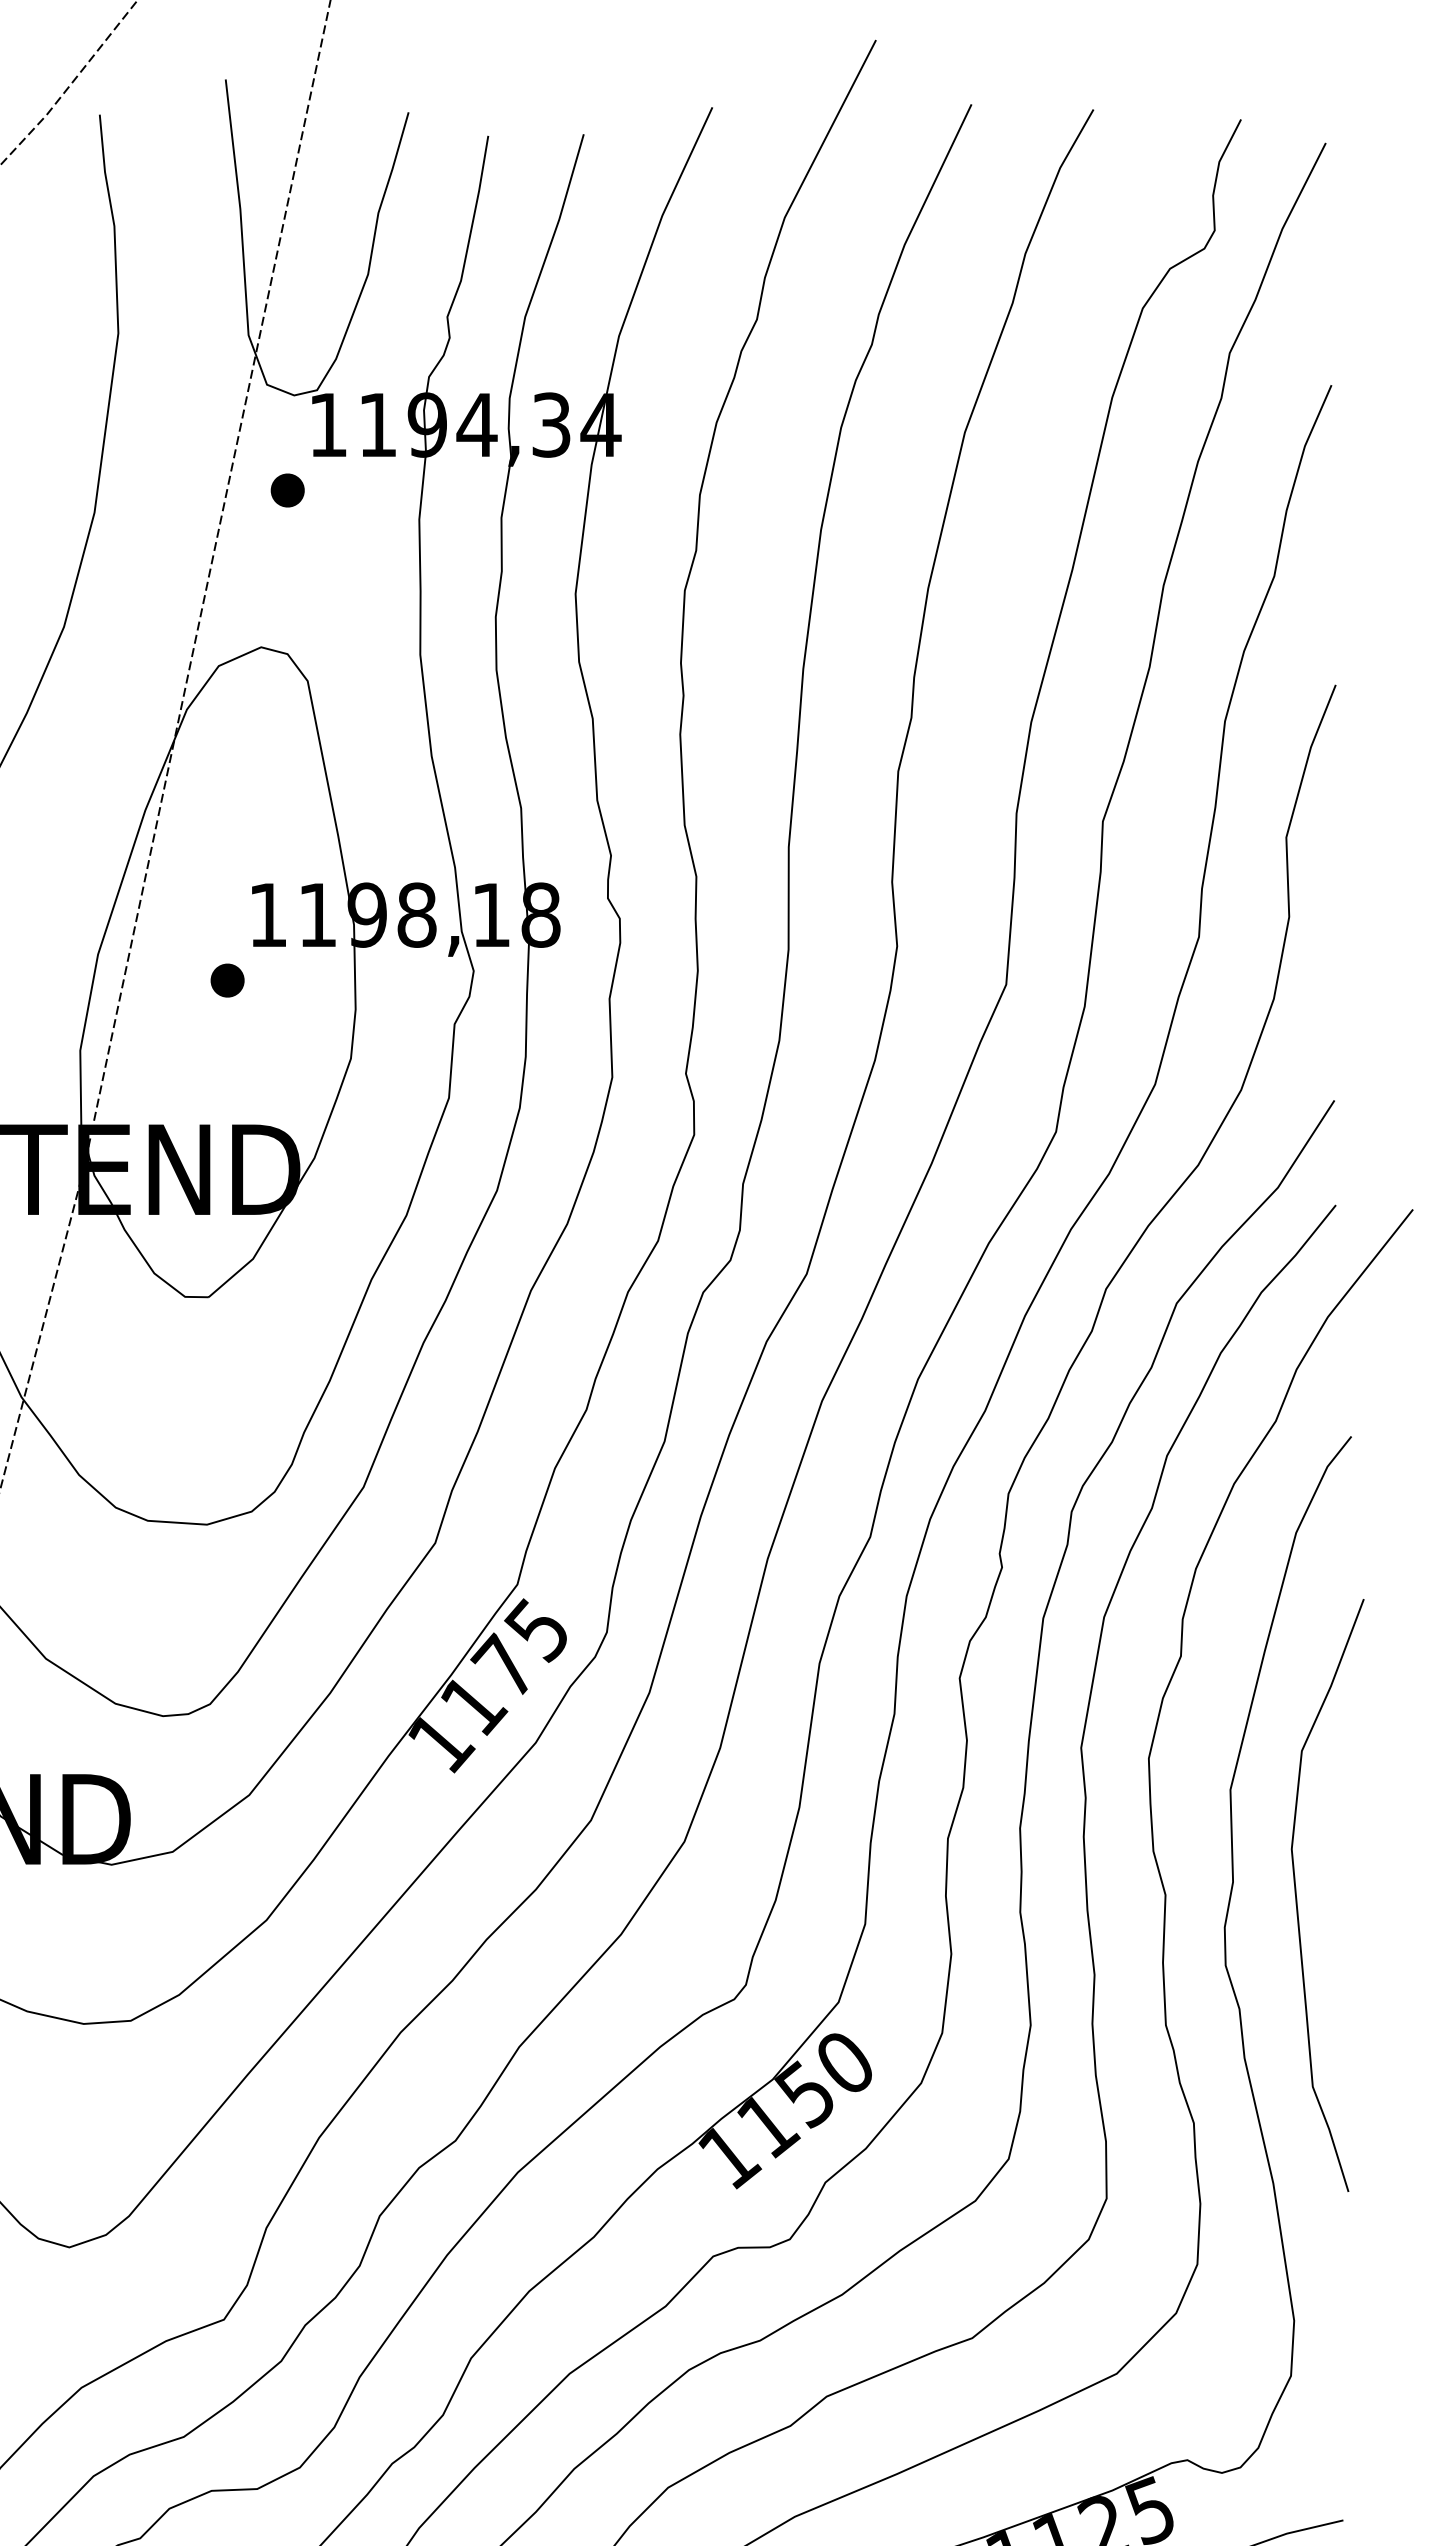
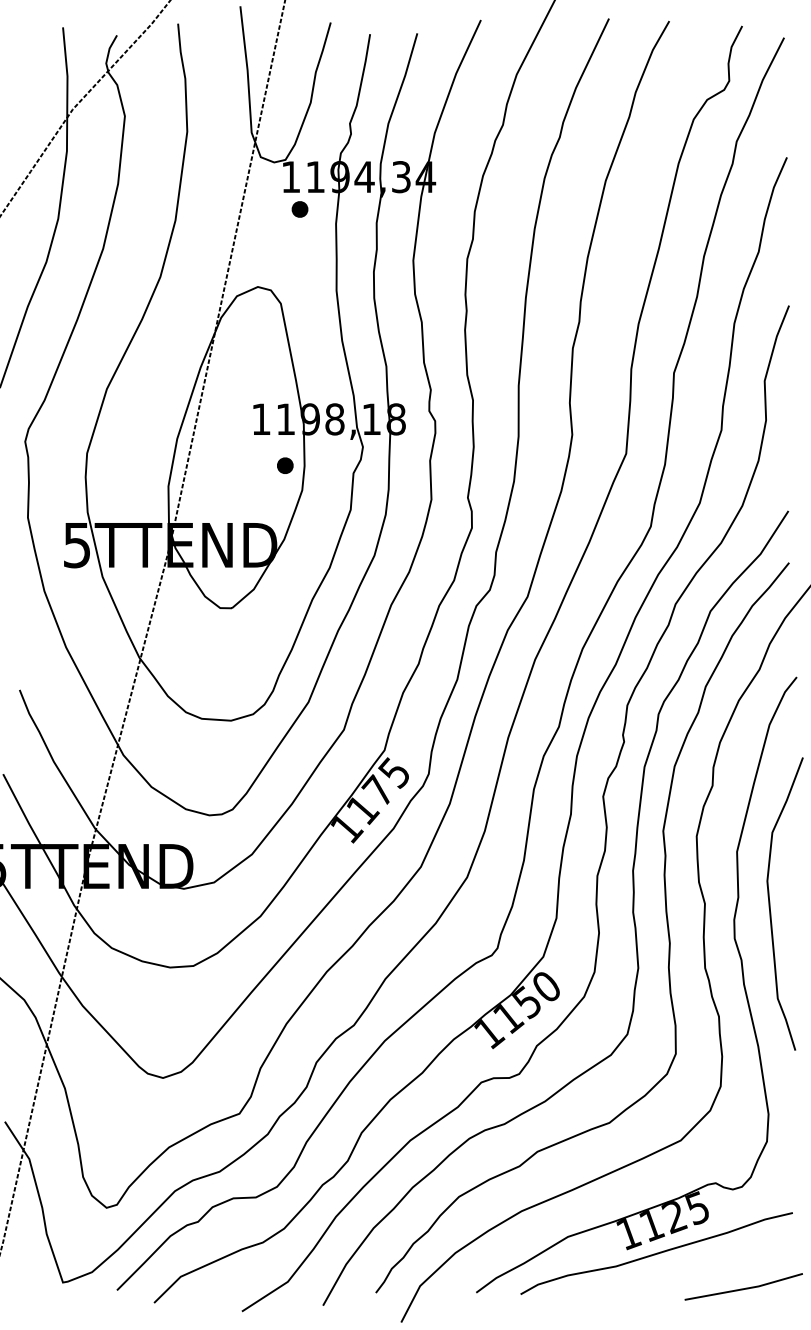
part: (286, 490) -> (299, 209), moved
part: (228, 980) -> (285, 465), moved

